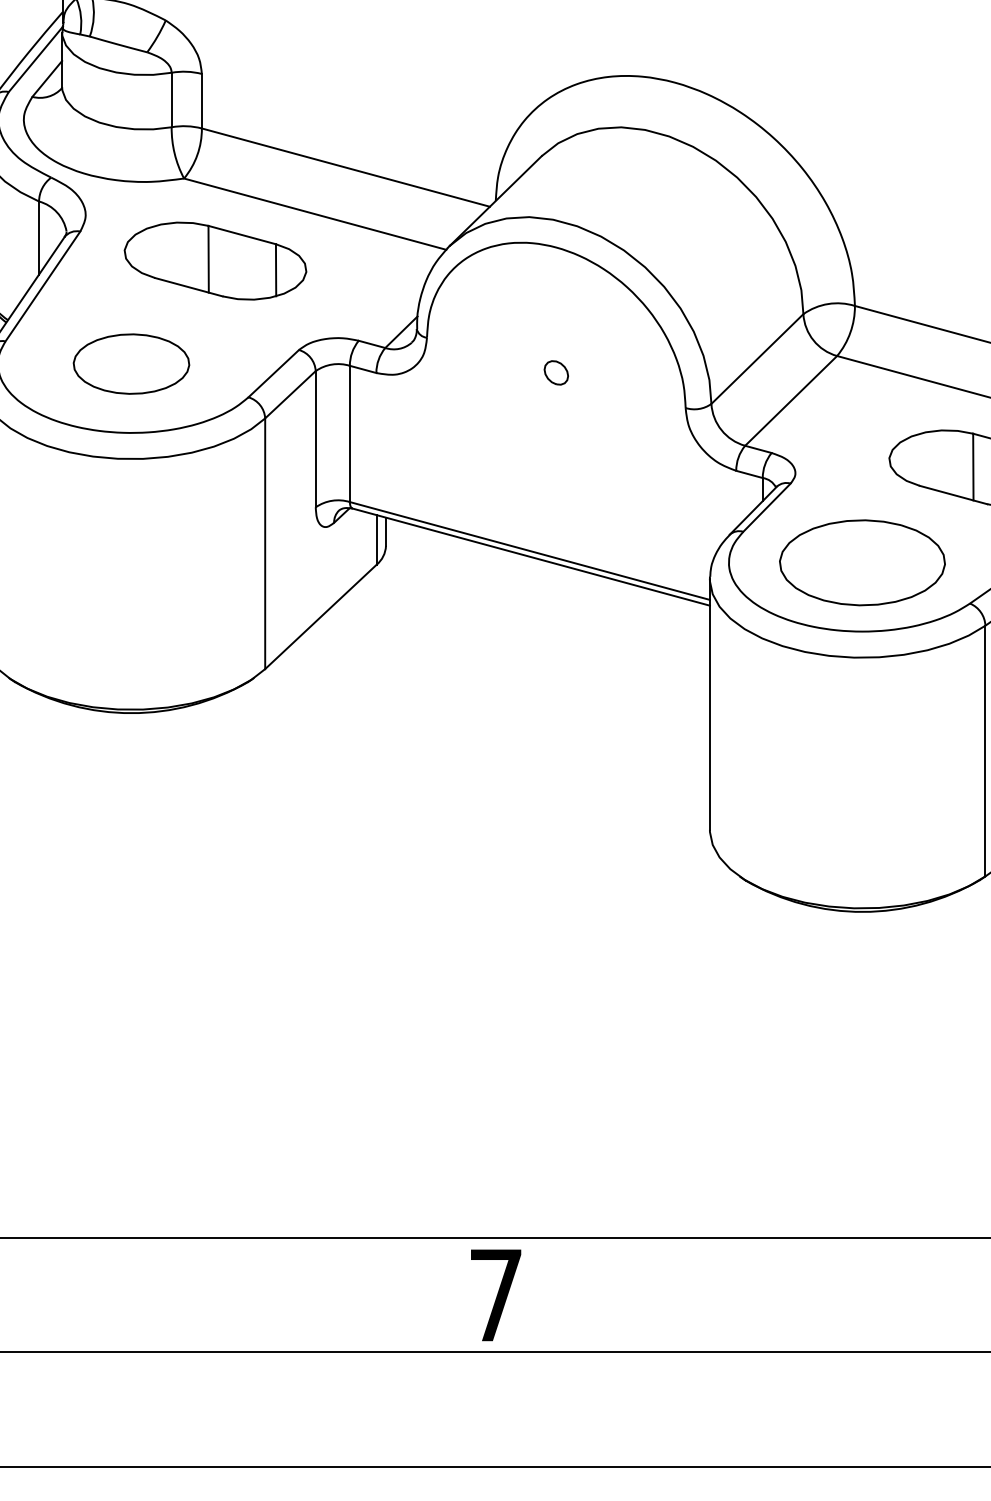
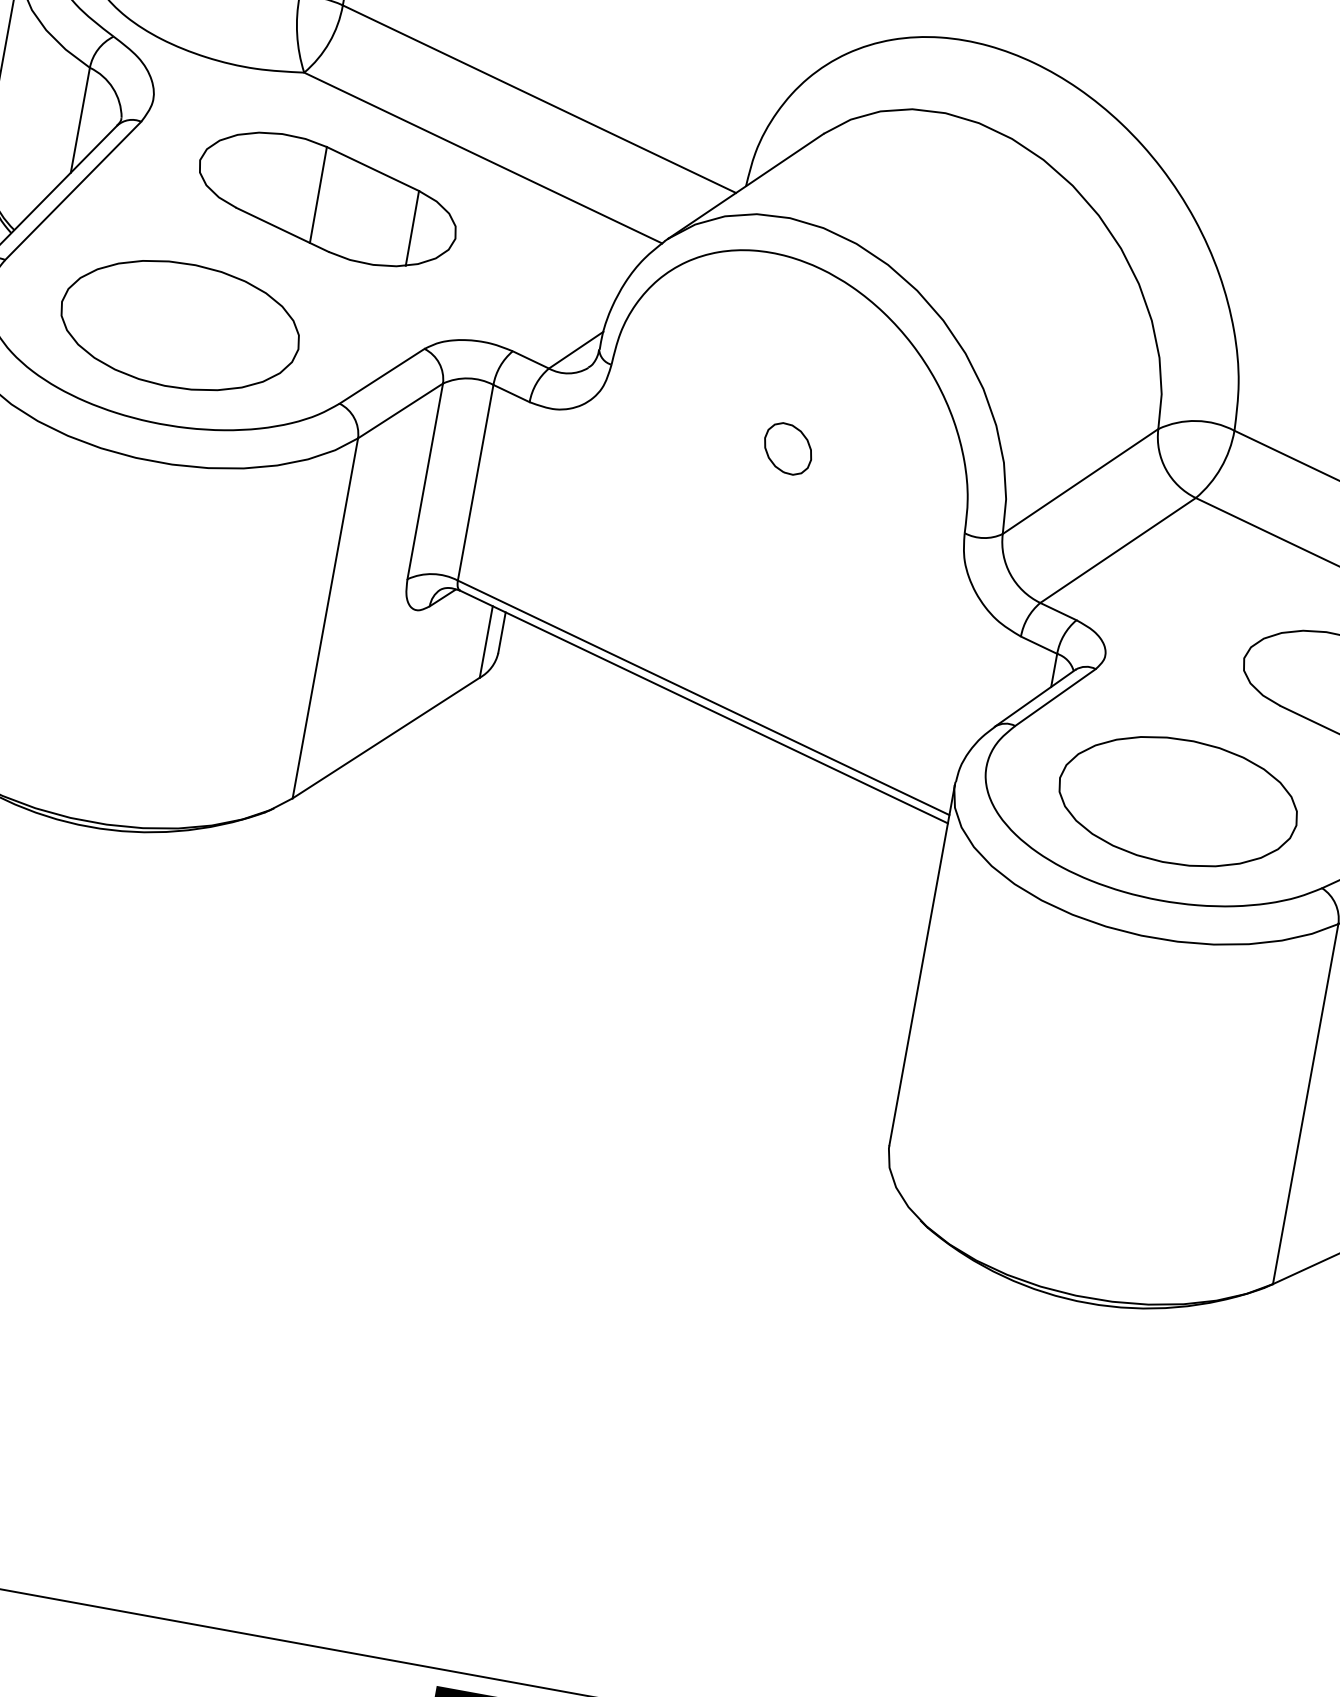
part: (131, 363) -> (180, 324), size x1.43
part: (556, 372) -> (788, 448), size x1.43

